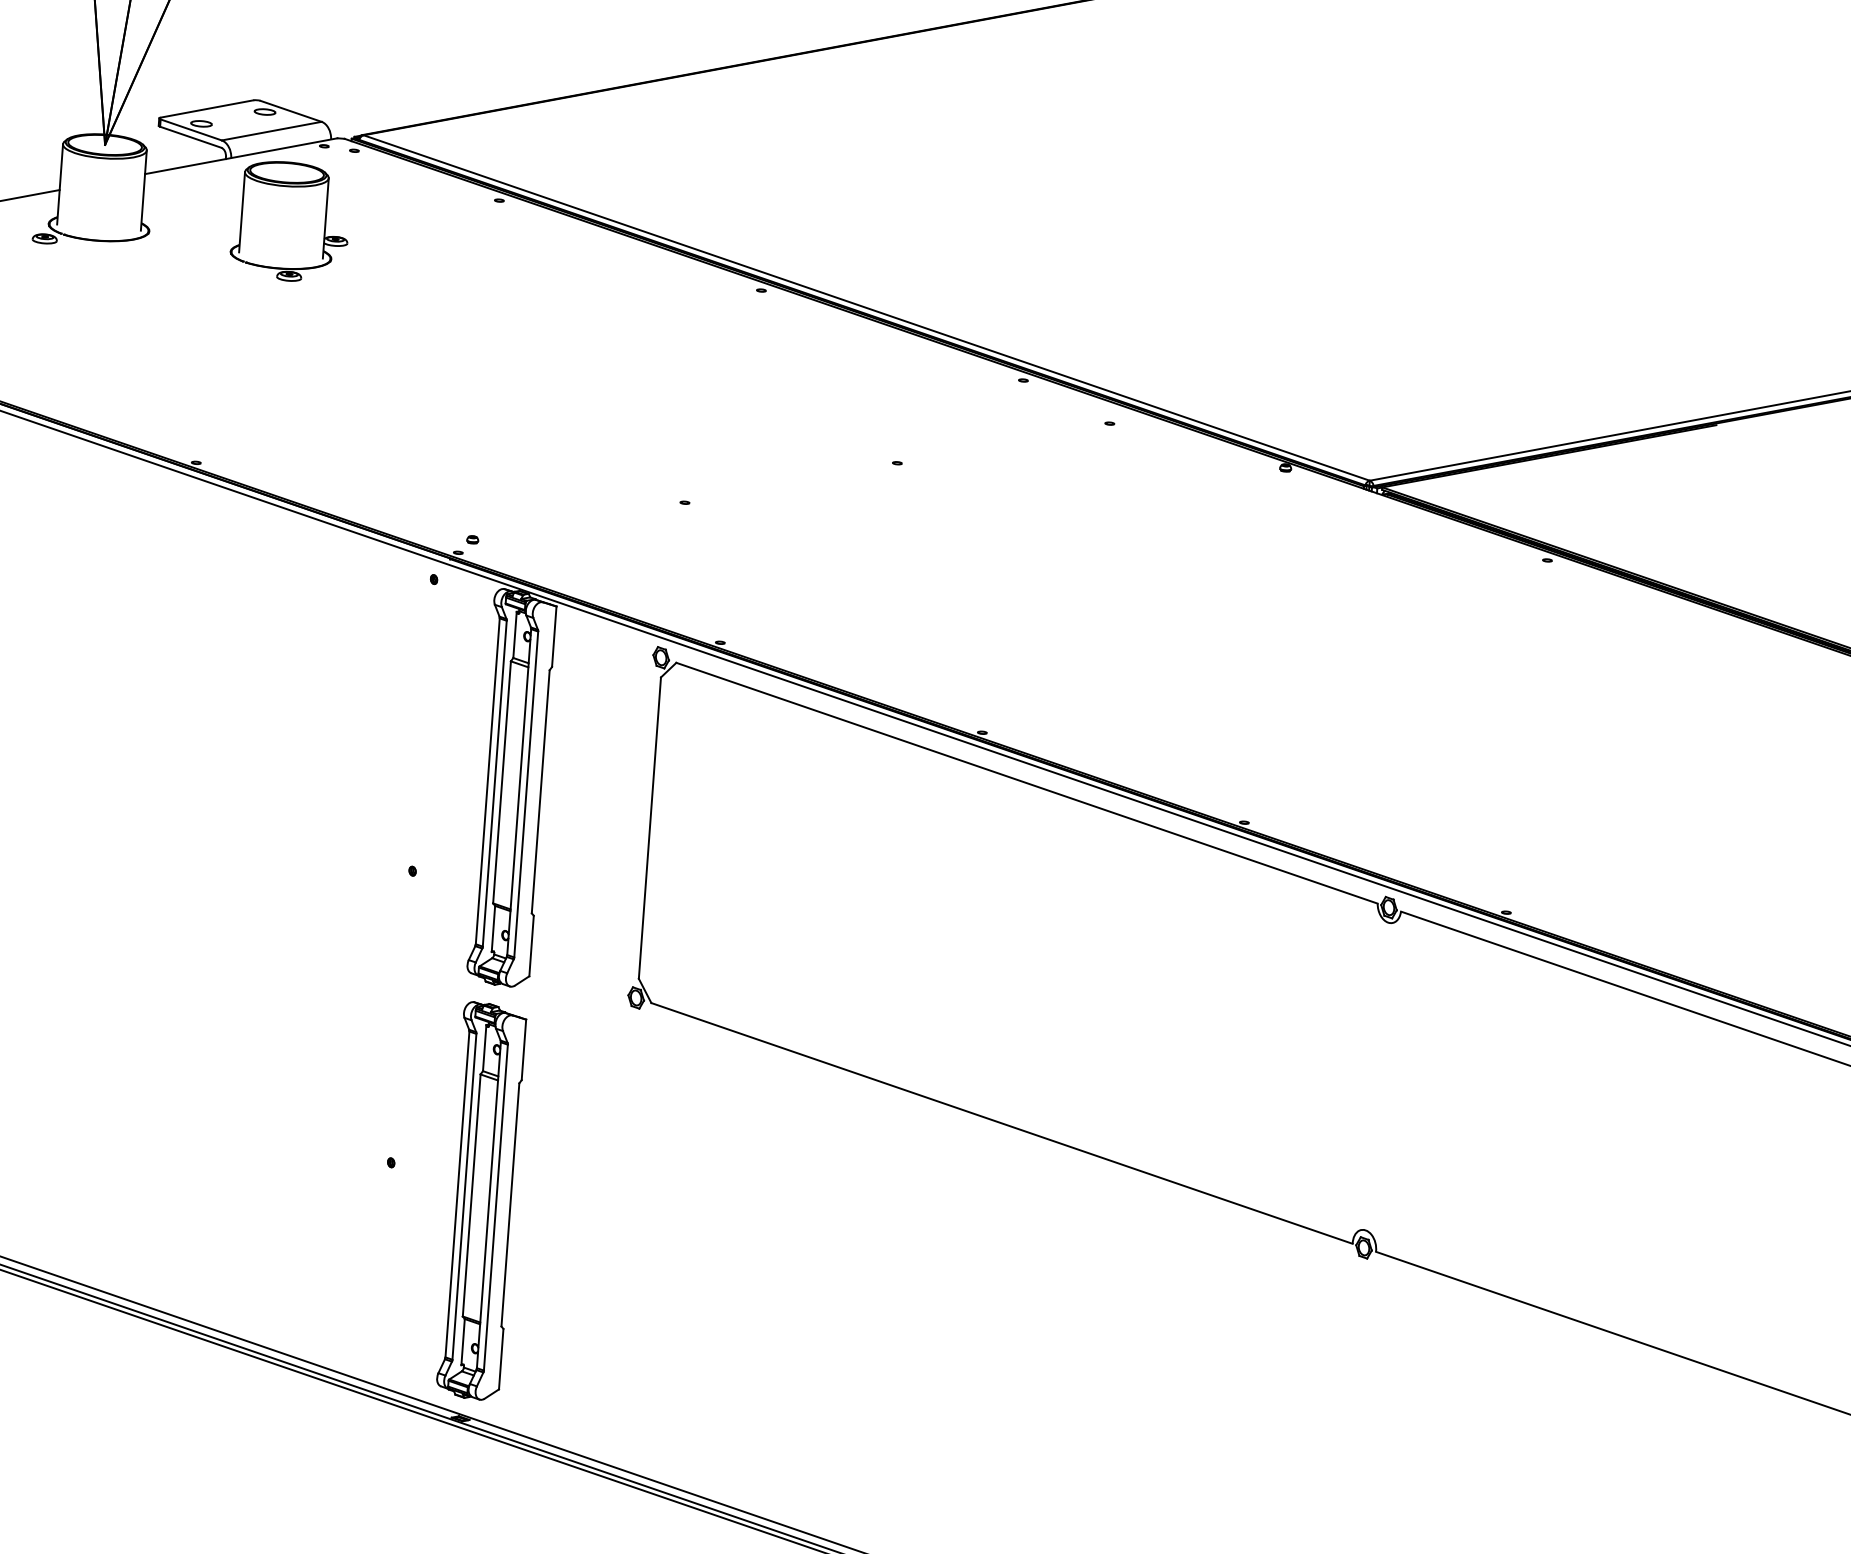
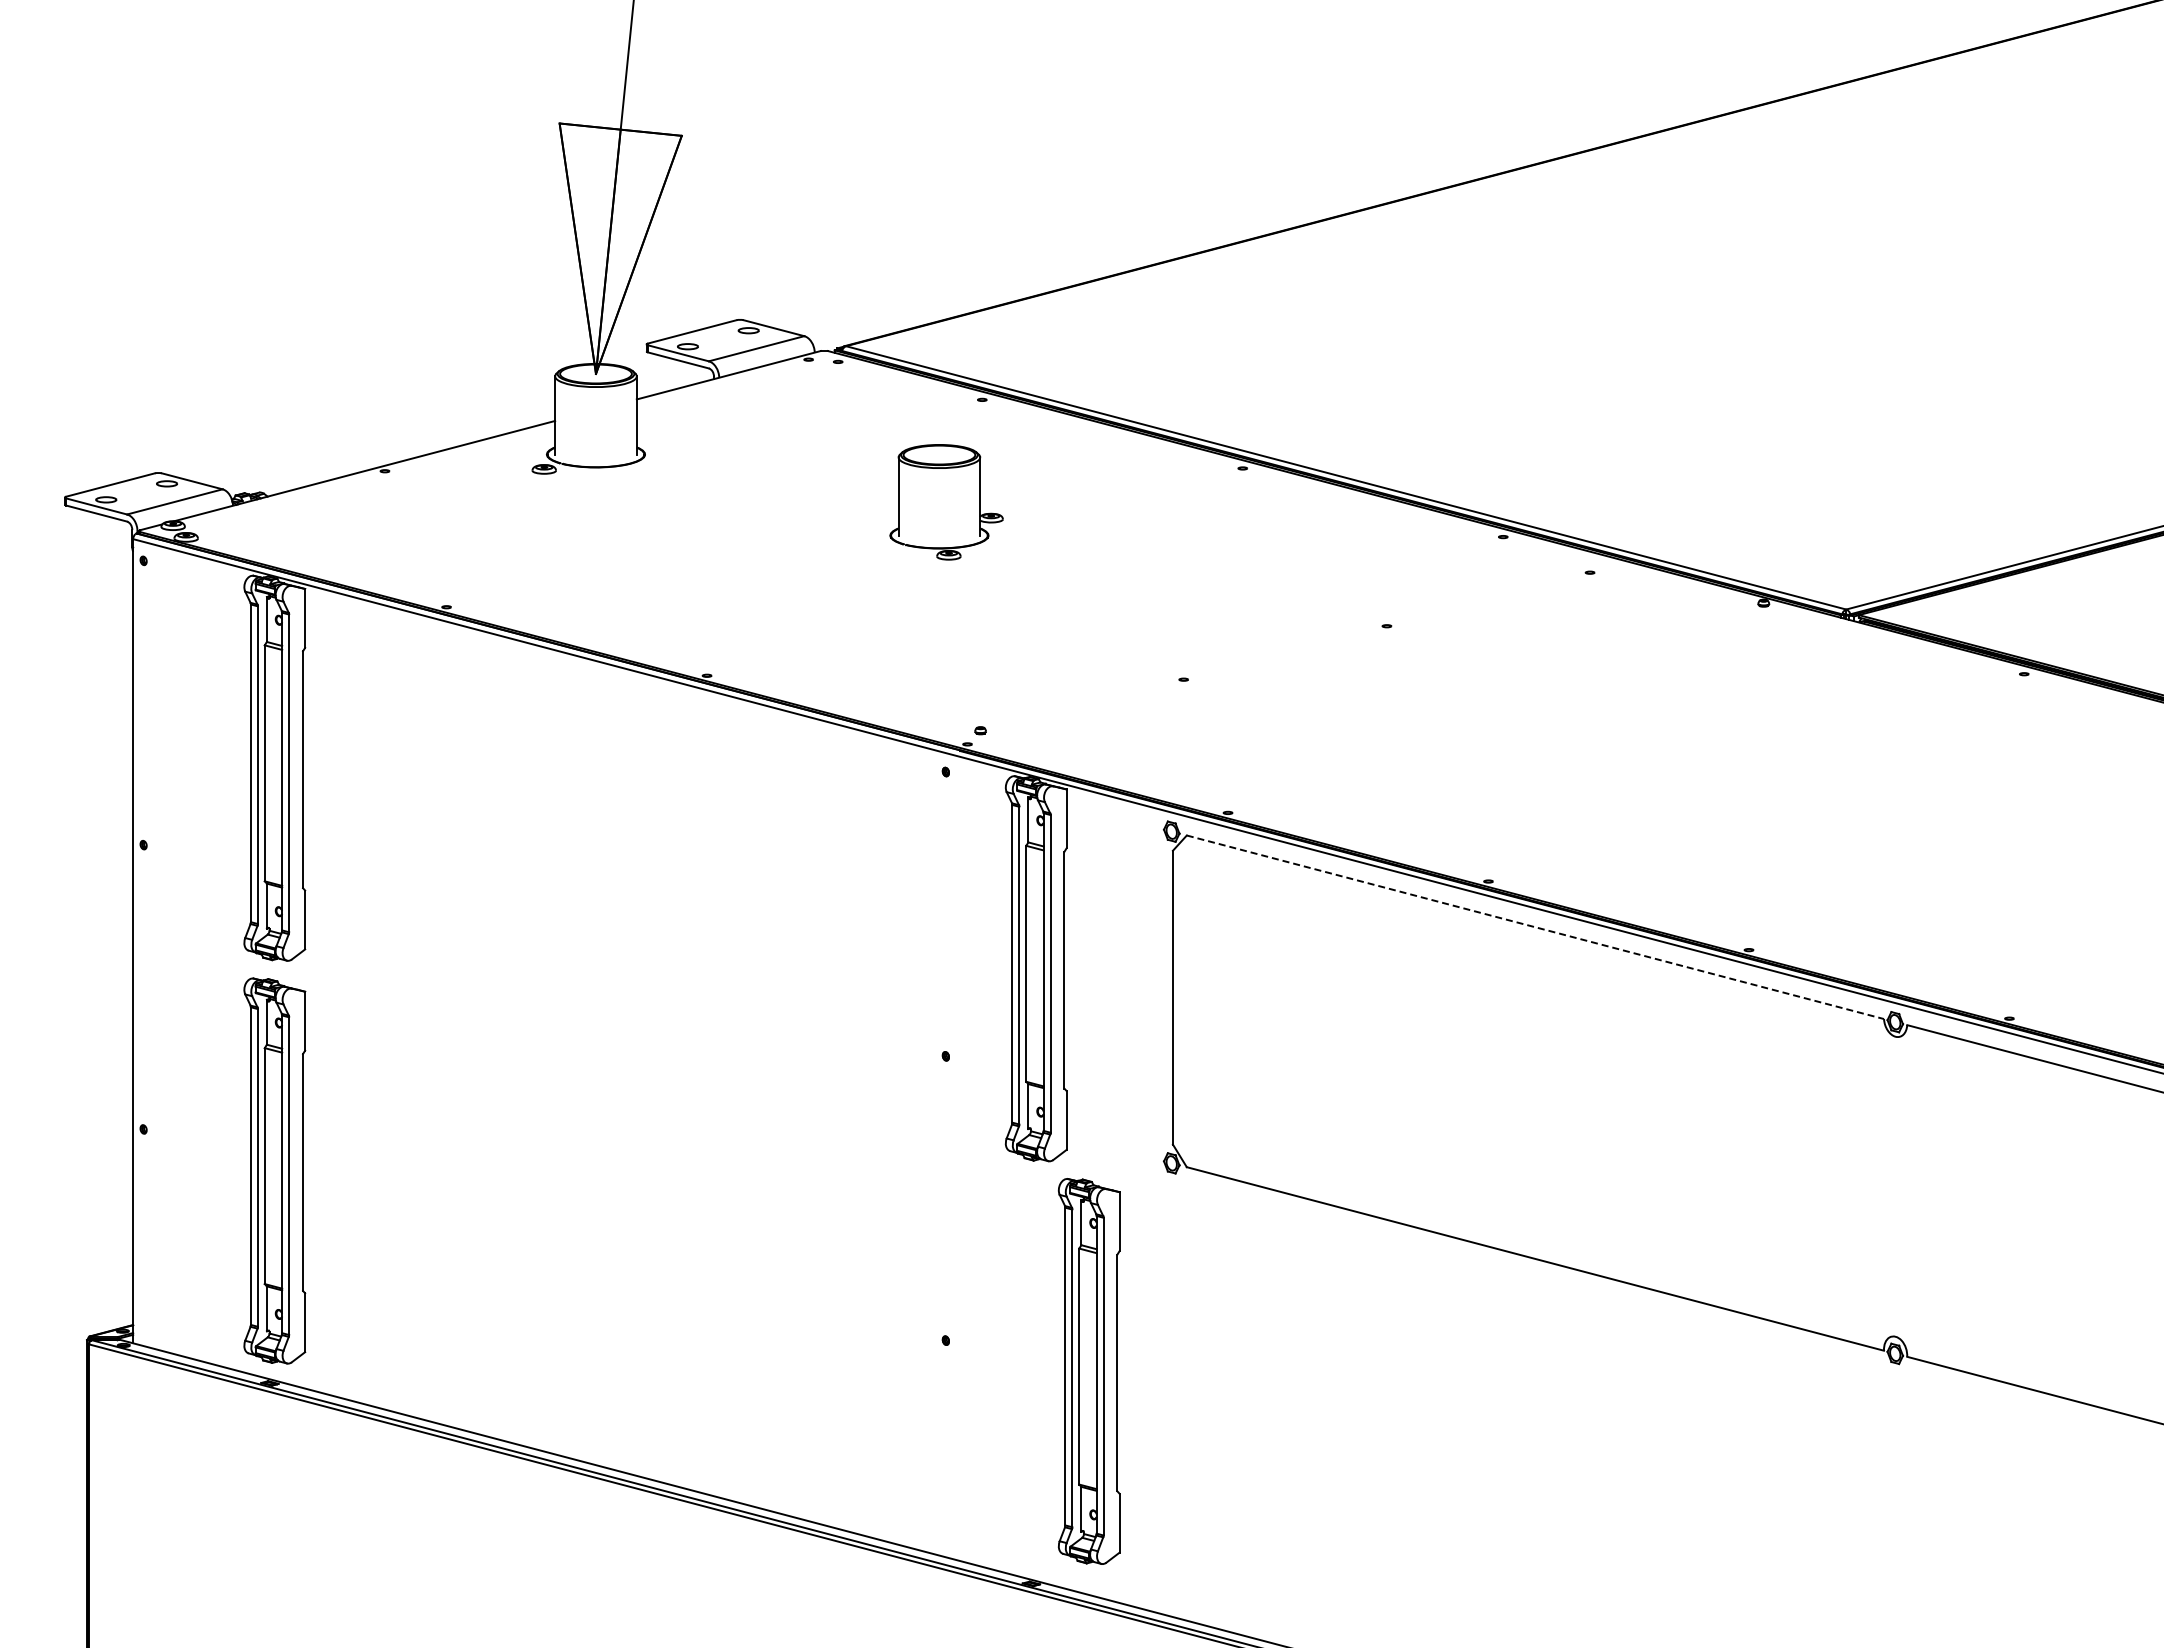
part: (290, 222) -> (946, 502), moved
line: (1027, 783) -> (1535, 927), solid -> dashed
part: (480, 1201) -> (1088, 1371), moved

